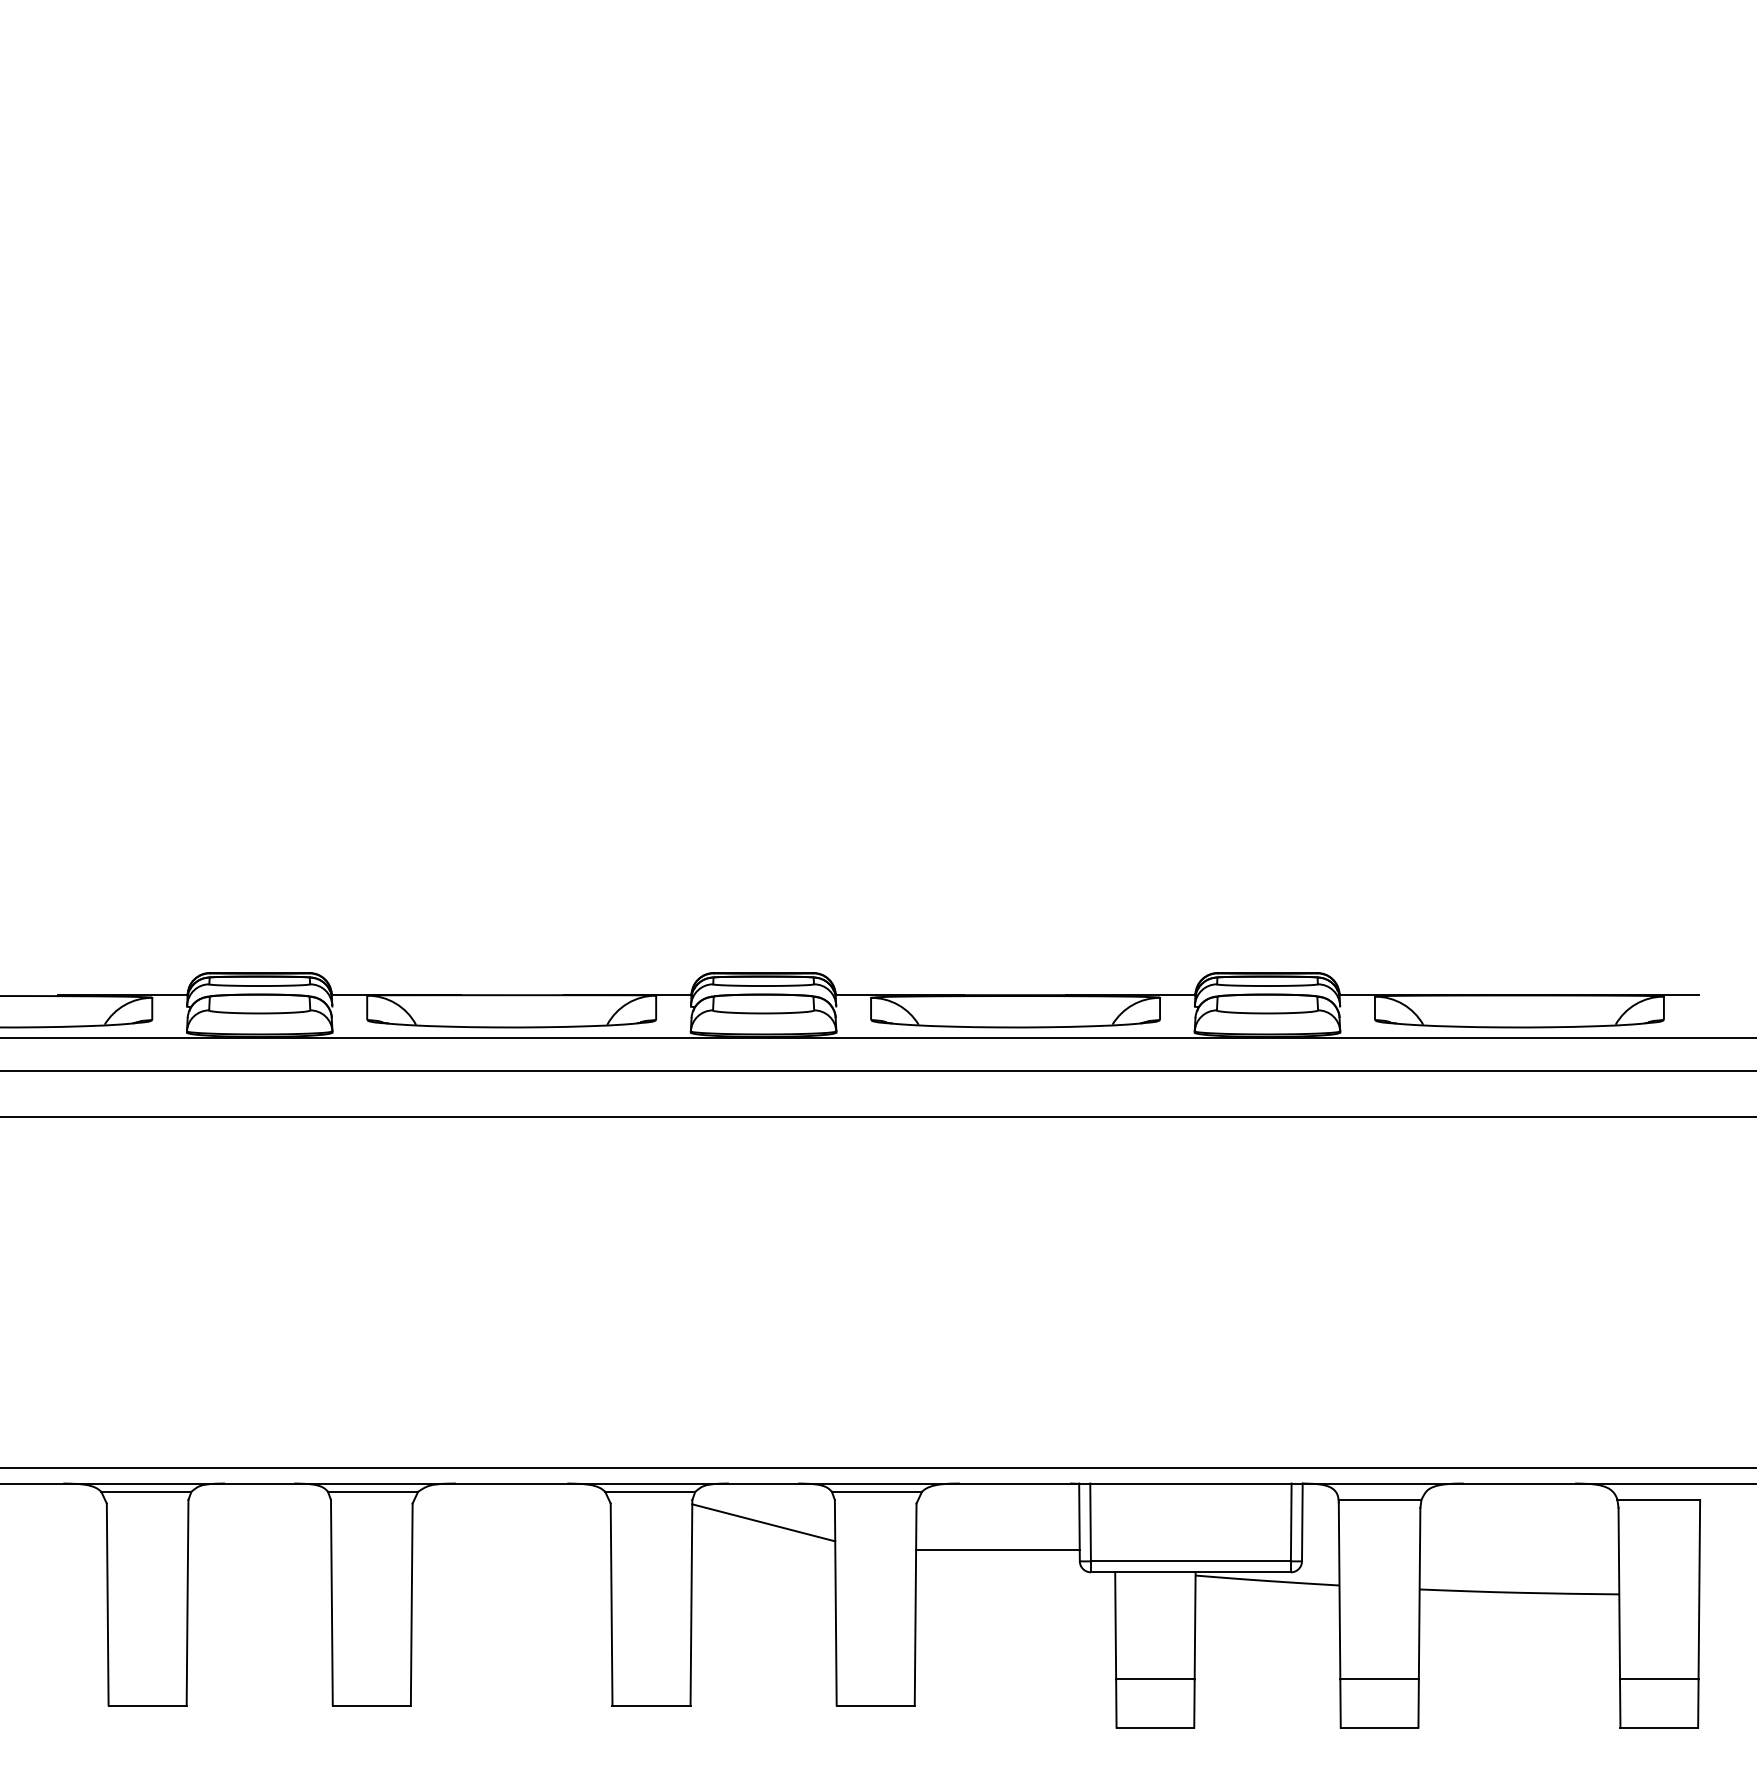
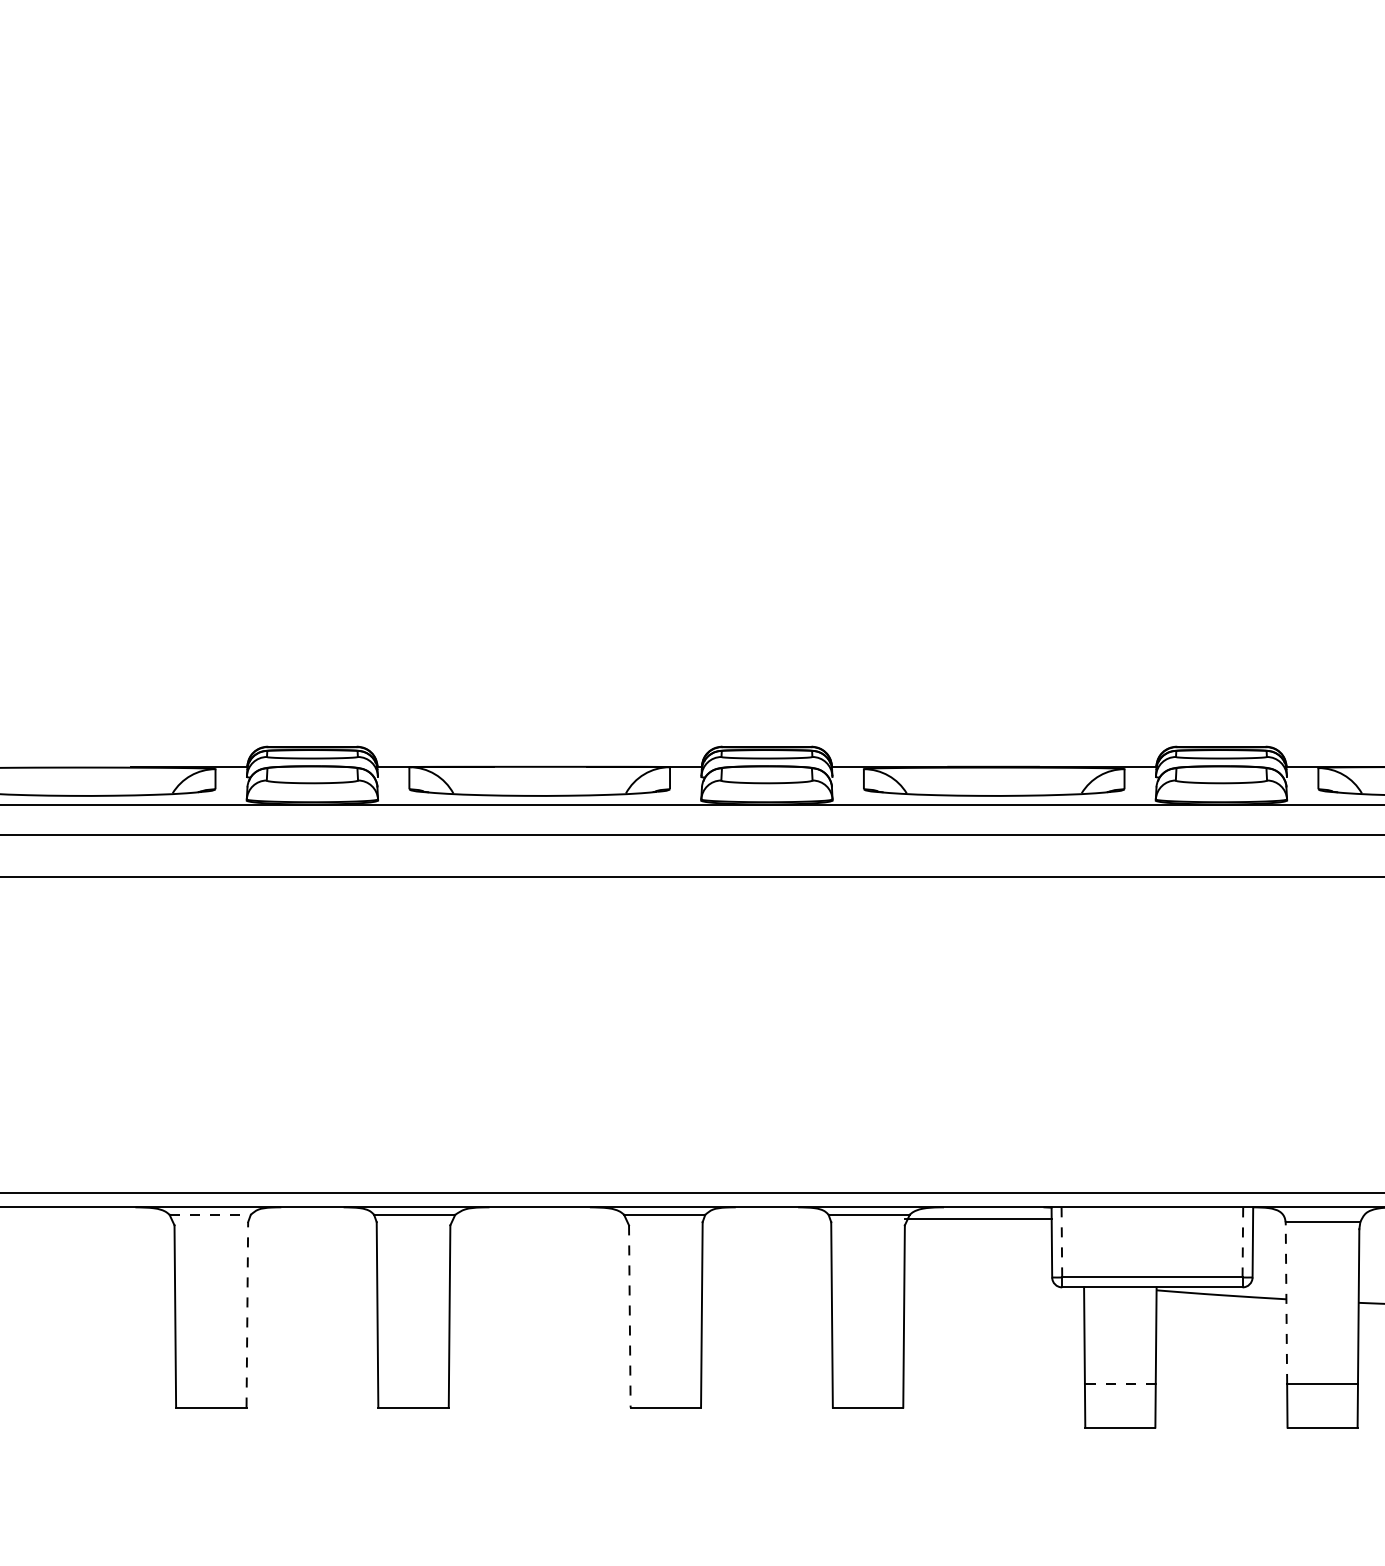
line: (146, 1491) -> (210, 1214), solid -> dashed
line: (763, 1522) -> (766, 1242), removed
line: (1090, 1522) -> (1061, 1242), solid -> dashed
line: (1291, 1522) -> (1243, 1242), solid -> dashed
line: (997, 1550) -> (977, 1218), moved
line: (1339, 1590) -> (1286, 1303), solid -> dashed
line: (187, 1602) -> (247, 1314), solid -> dashed
line: (611, 1604) -> (629, 1316), solid -> dashed
line: (1154, 1679) -> (1119, 1384), solid -> dashed

